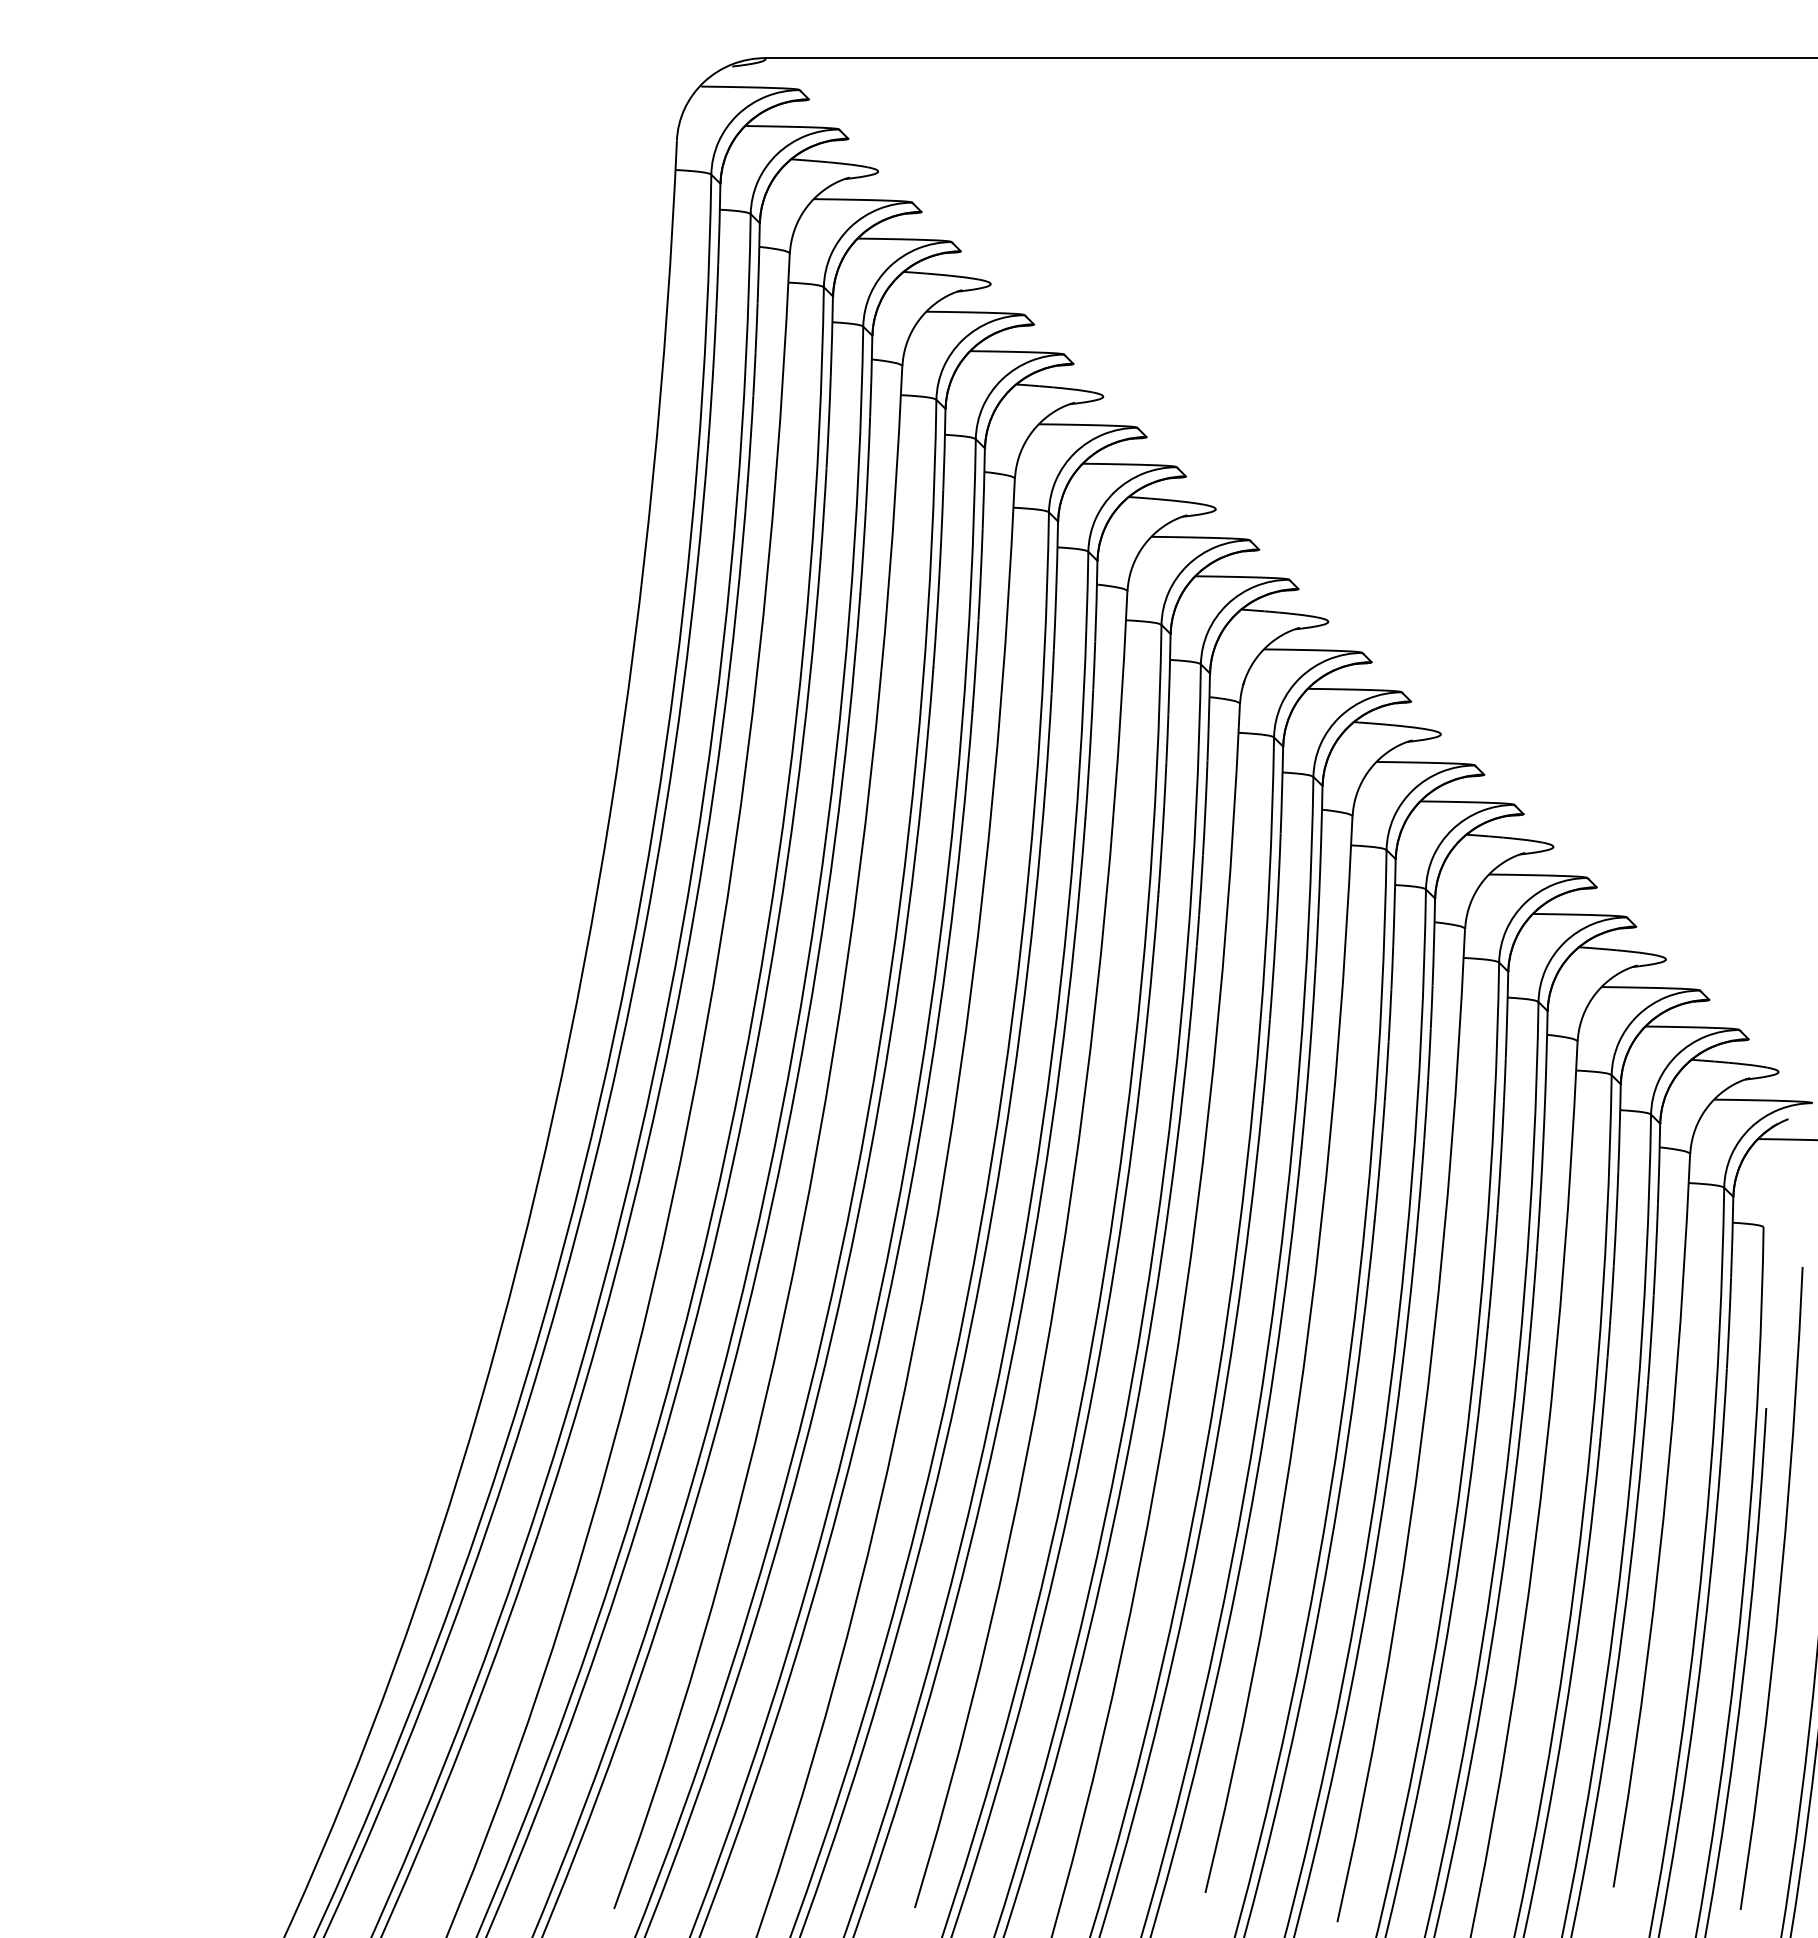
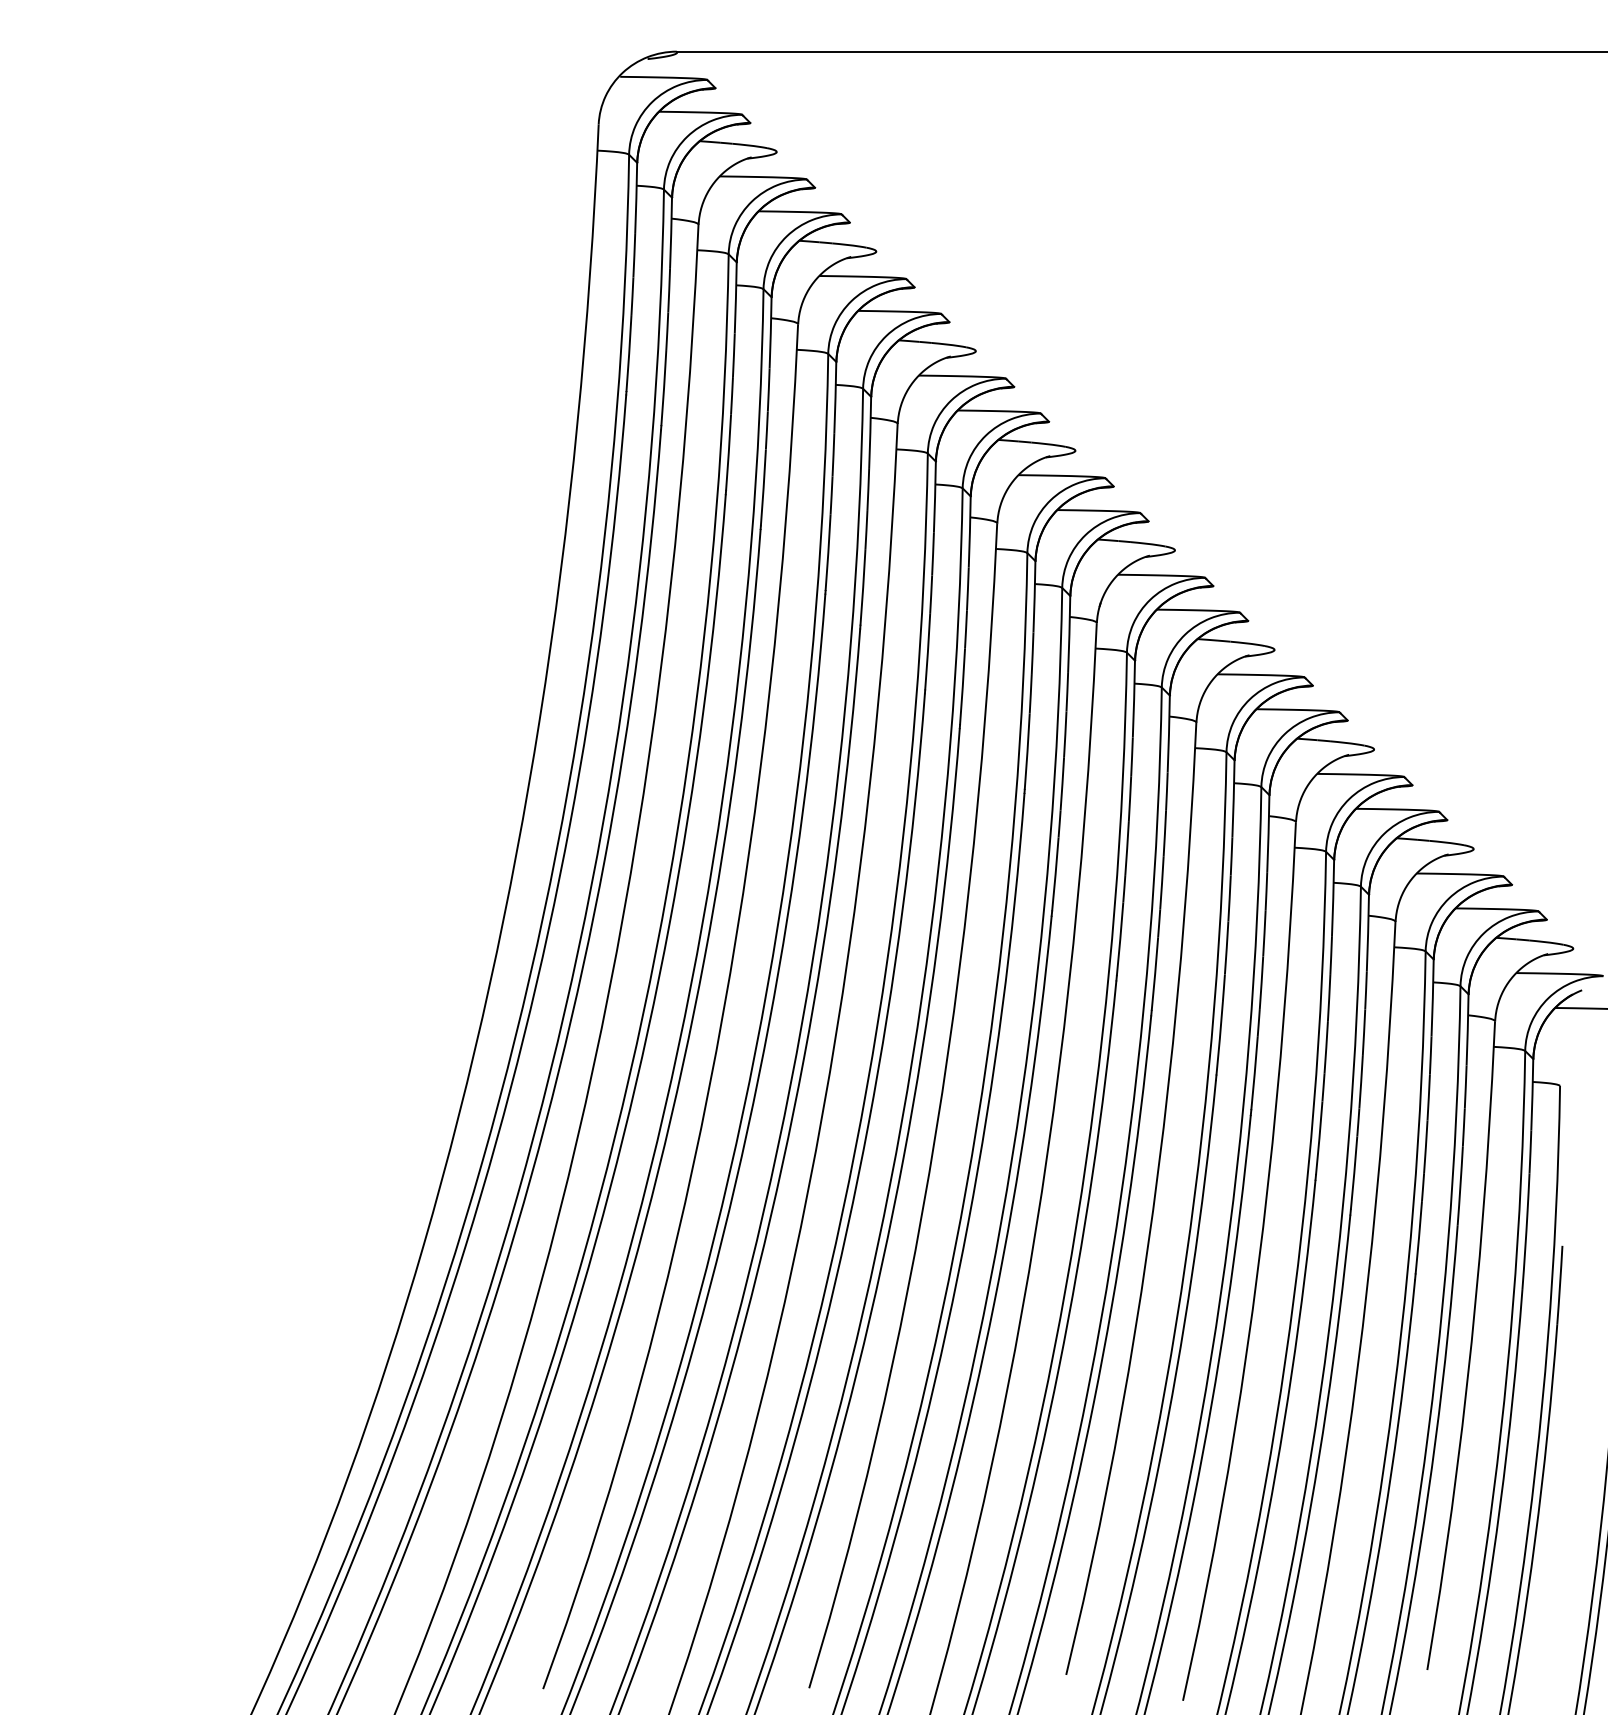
curve: (1778, 1591) -> (1573, 1408), removed

